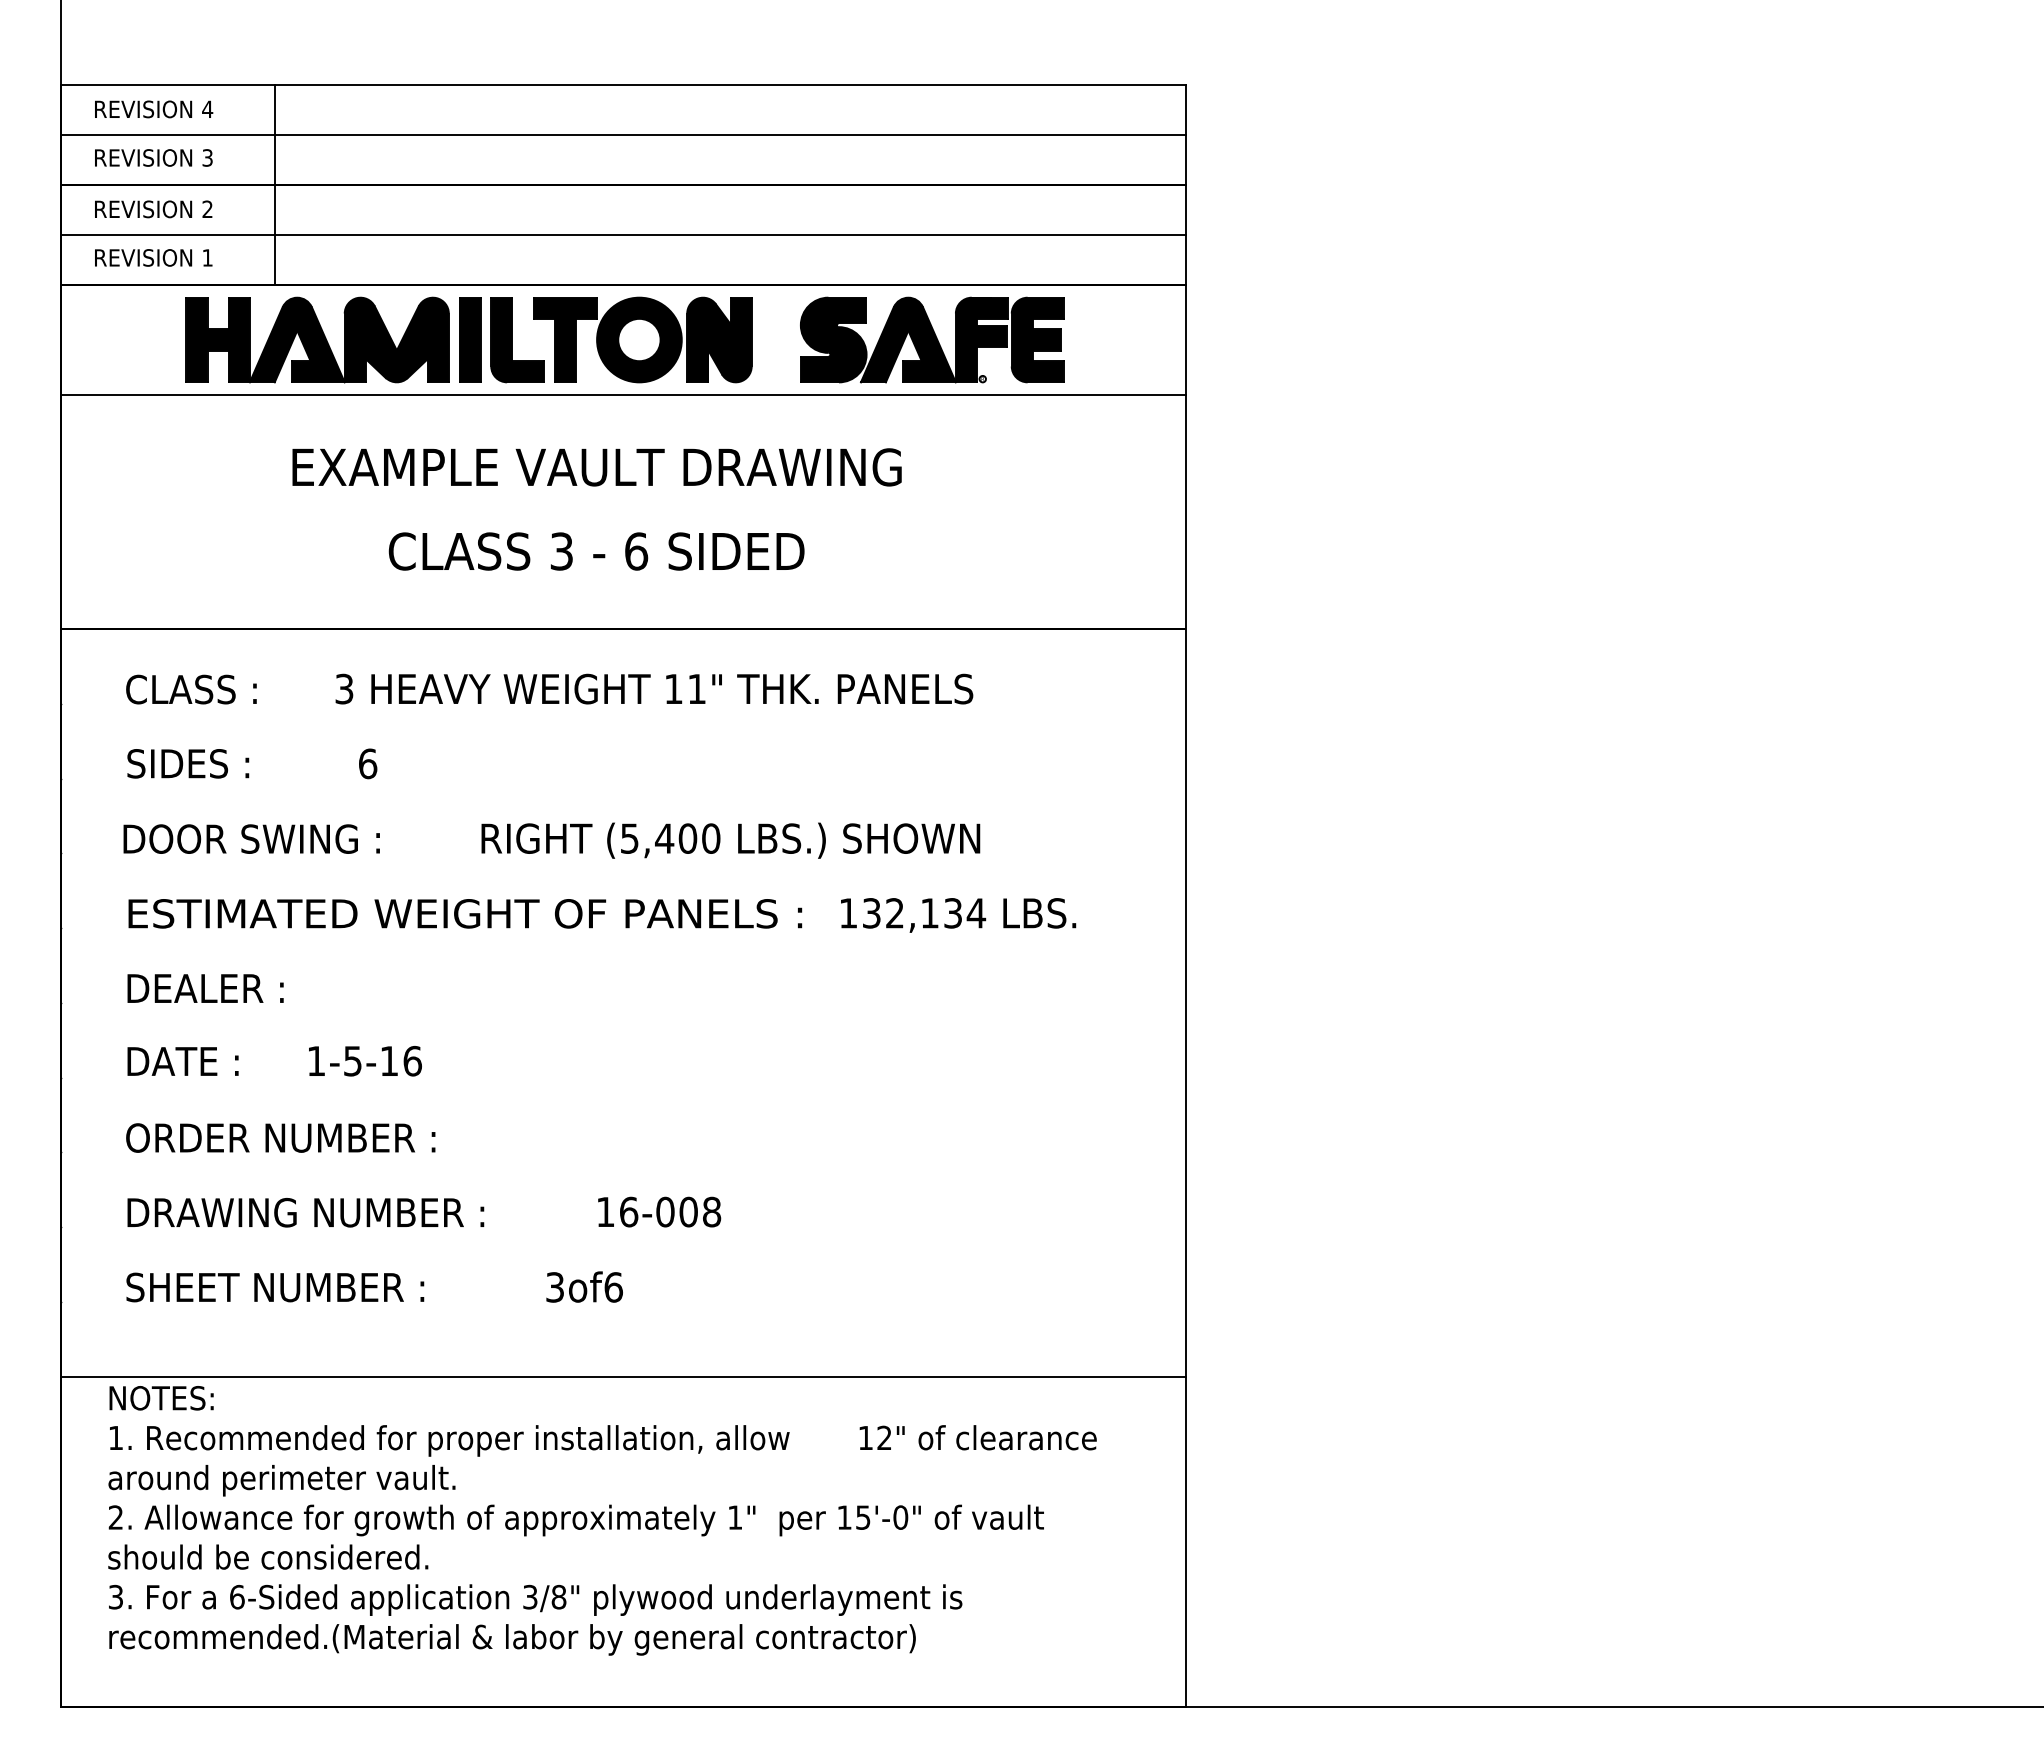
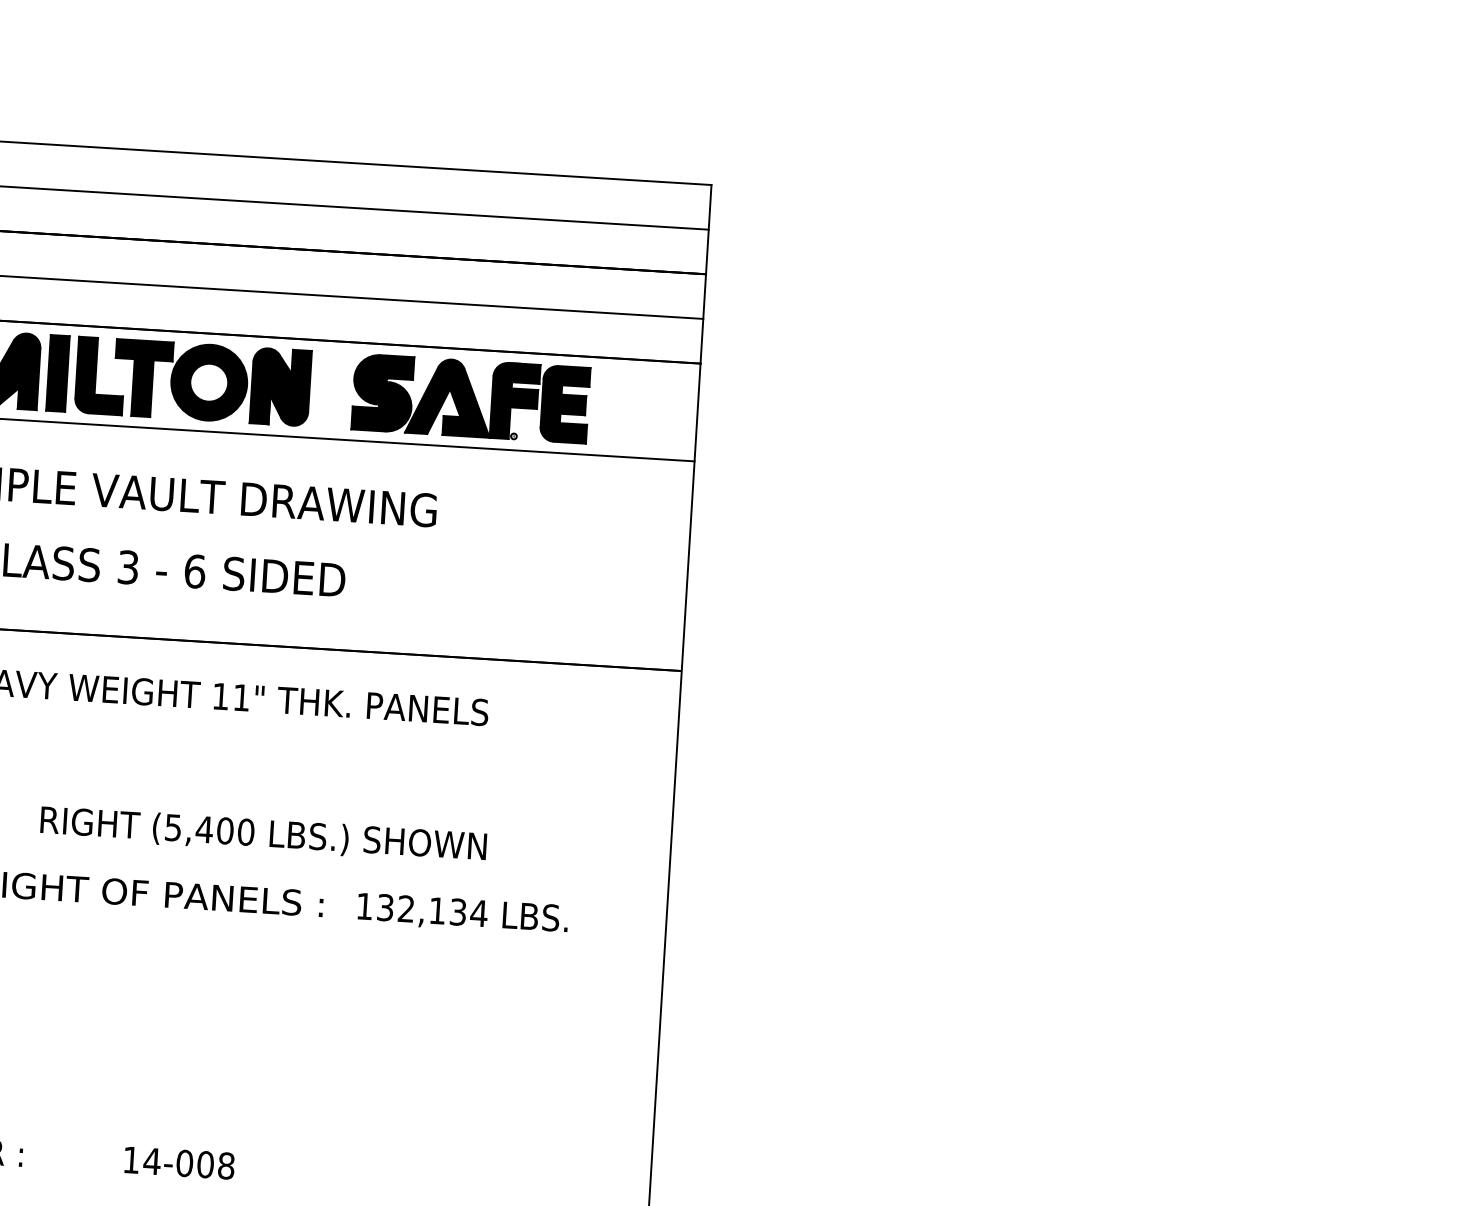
text: (628, 1211) -> (151, 1160), 16-008 -> 14-008

